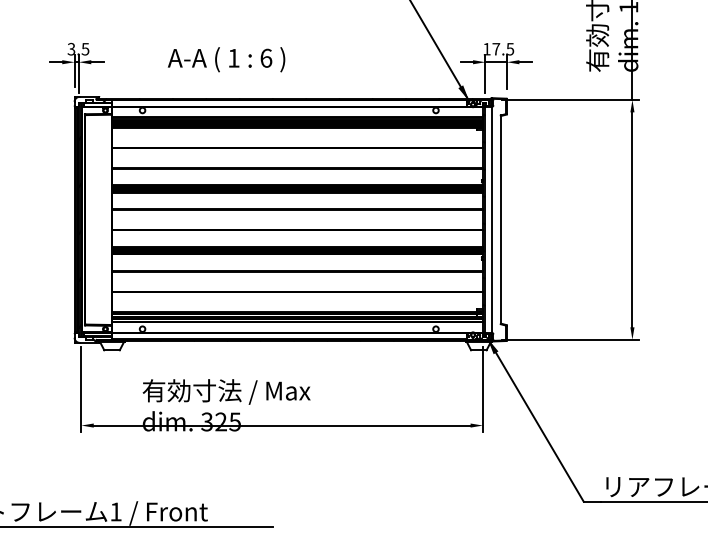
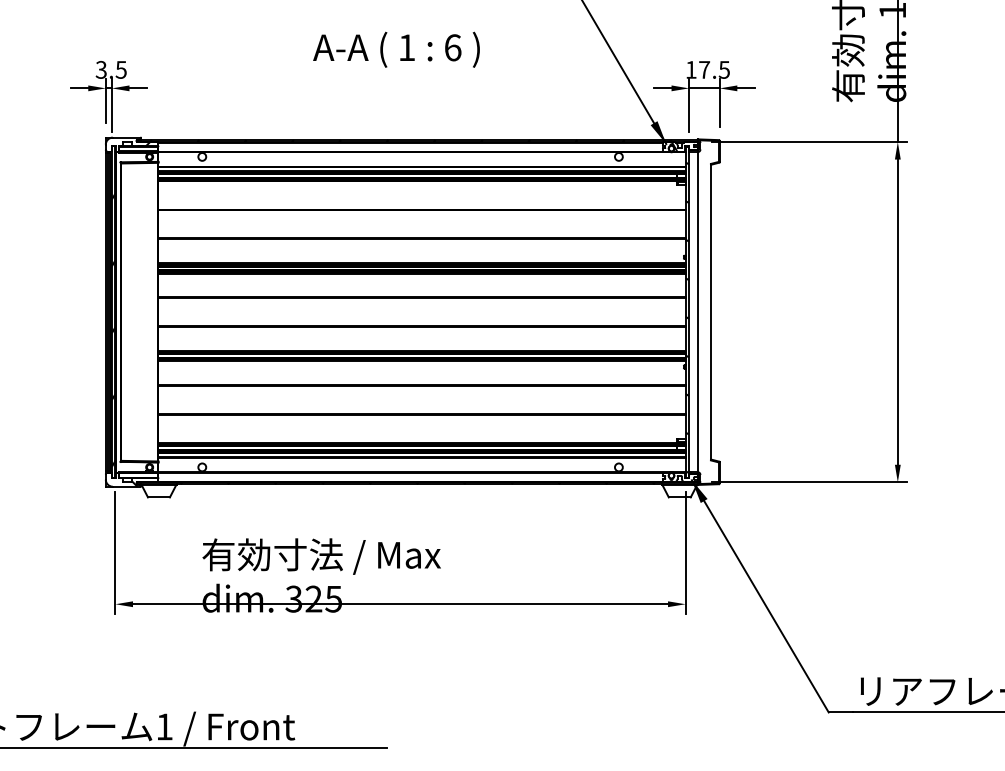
text: (226, 59) -> (396, 49), moved

